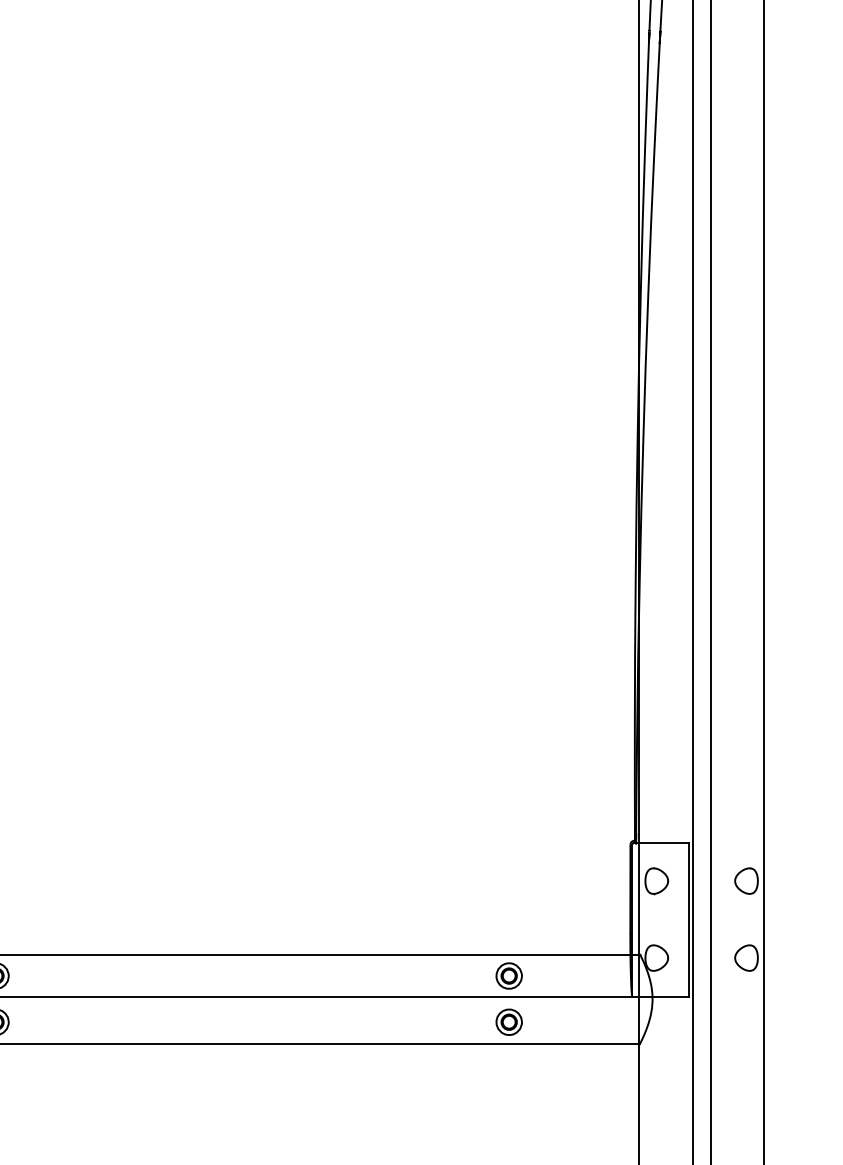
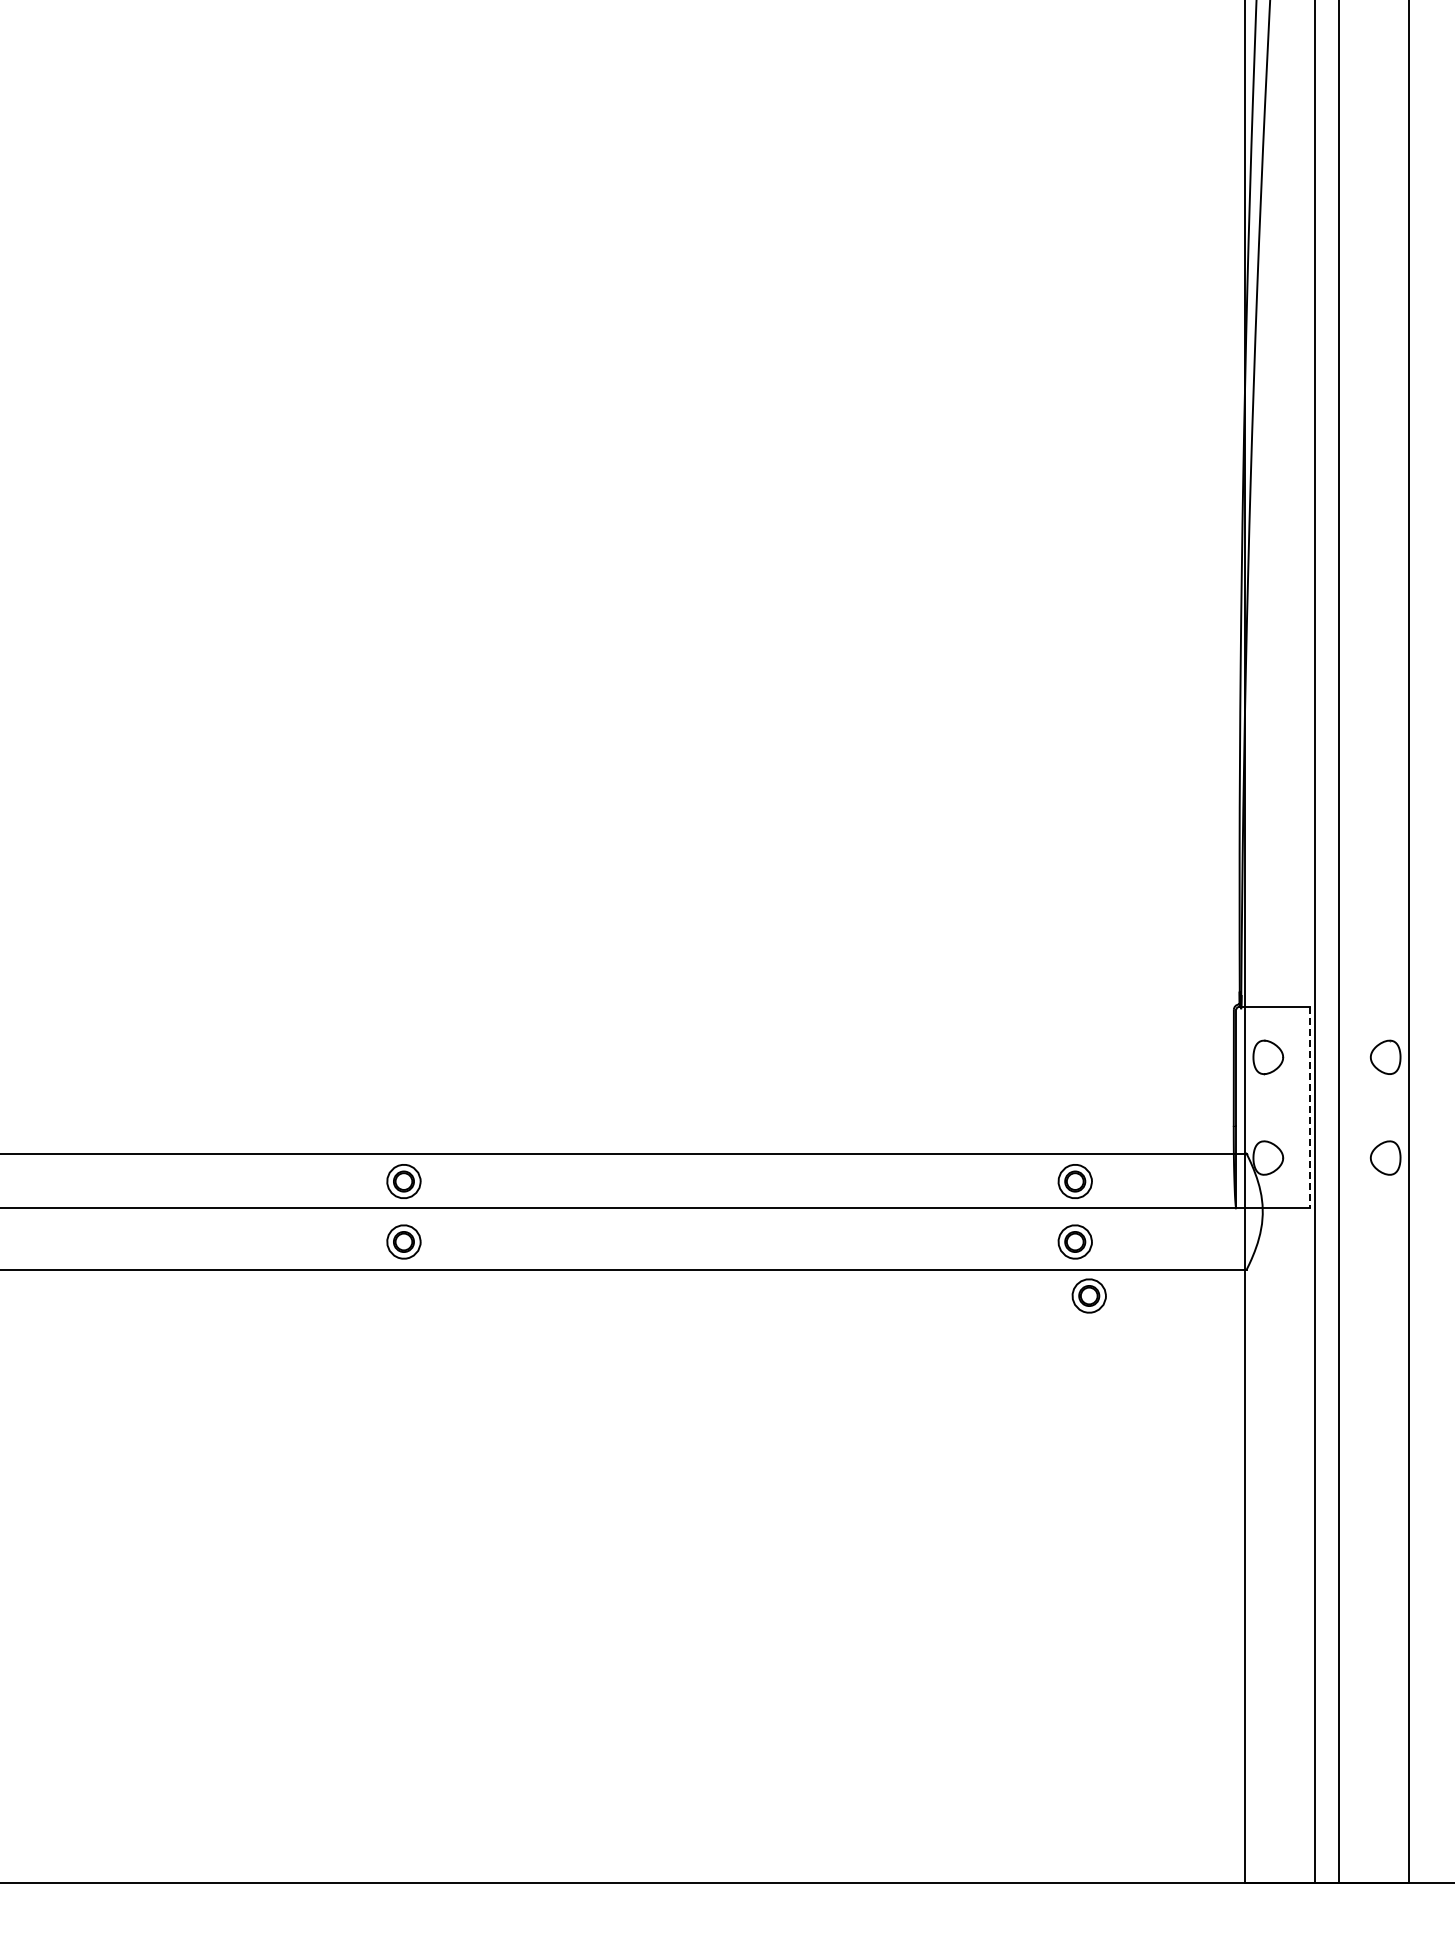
line: (689, 919) -> (1310, 1107), solid -> dashed
part: (519, 1063) -> (1088, 1295), added

